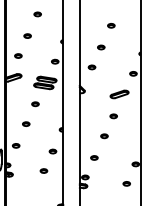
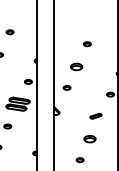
part: (101, 47) -> (77, 66), size x1.6
part: (119, 94) -> (95, 116), size x0.6
part: (113, 116) -> (89, 139), size x1.6

